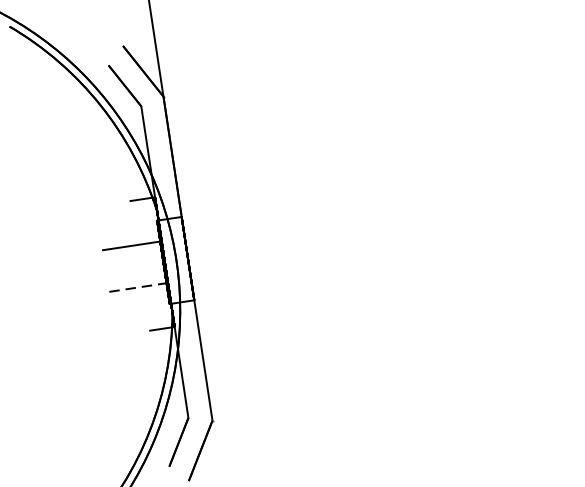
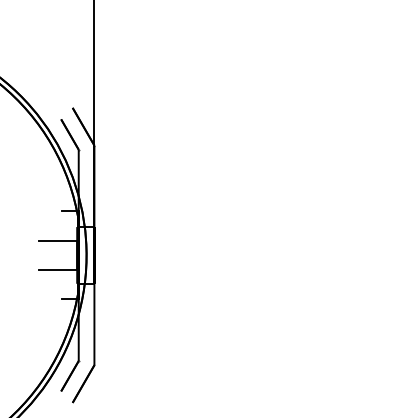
line: (138, 287) -> (58, 269), dashed -> solid

